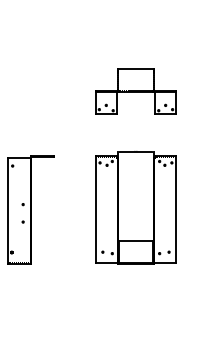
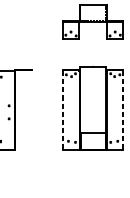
line: (95, 209) -> (63, 109), solid -> dashed
line: (176, 209) -> (123, 109), solid -> dashed

